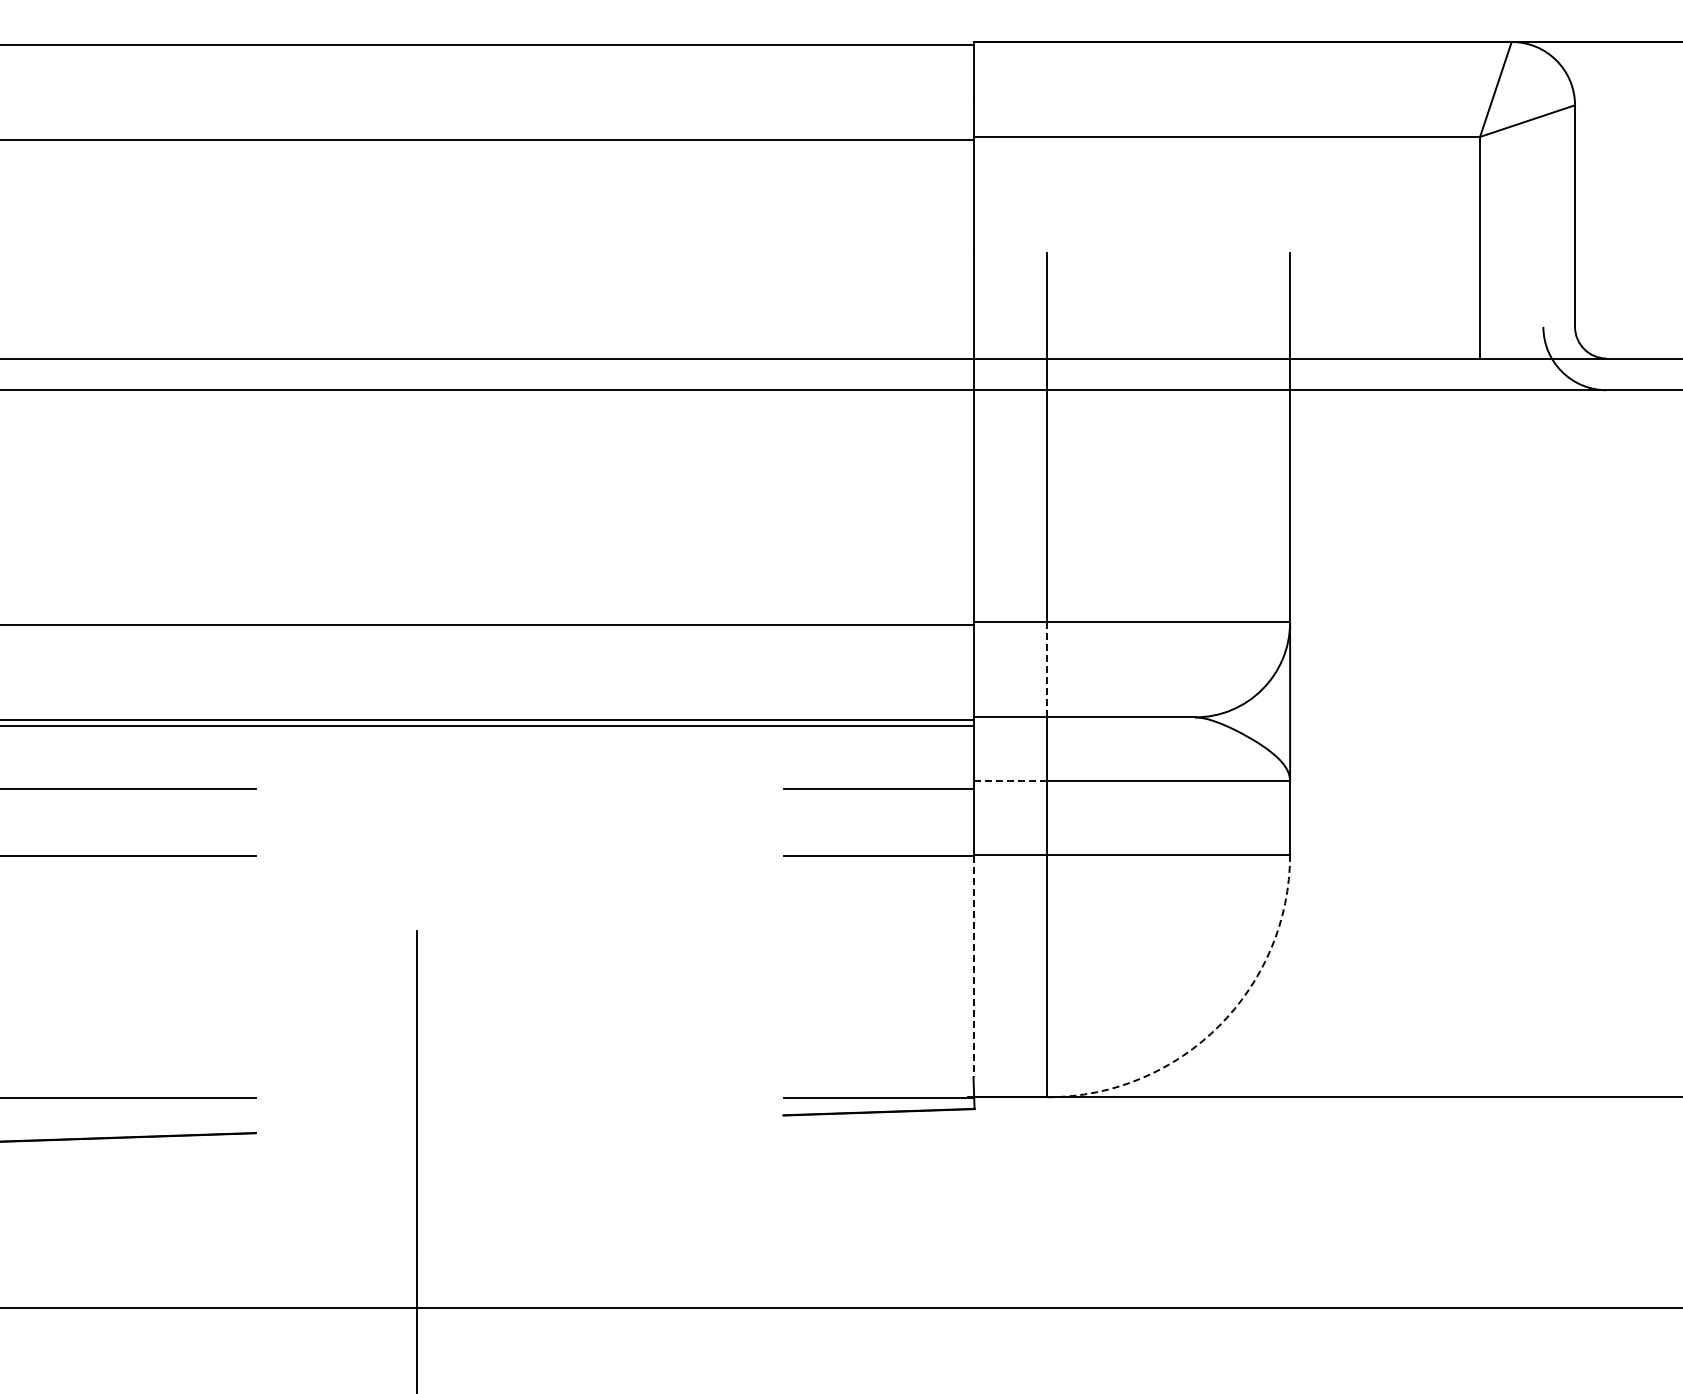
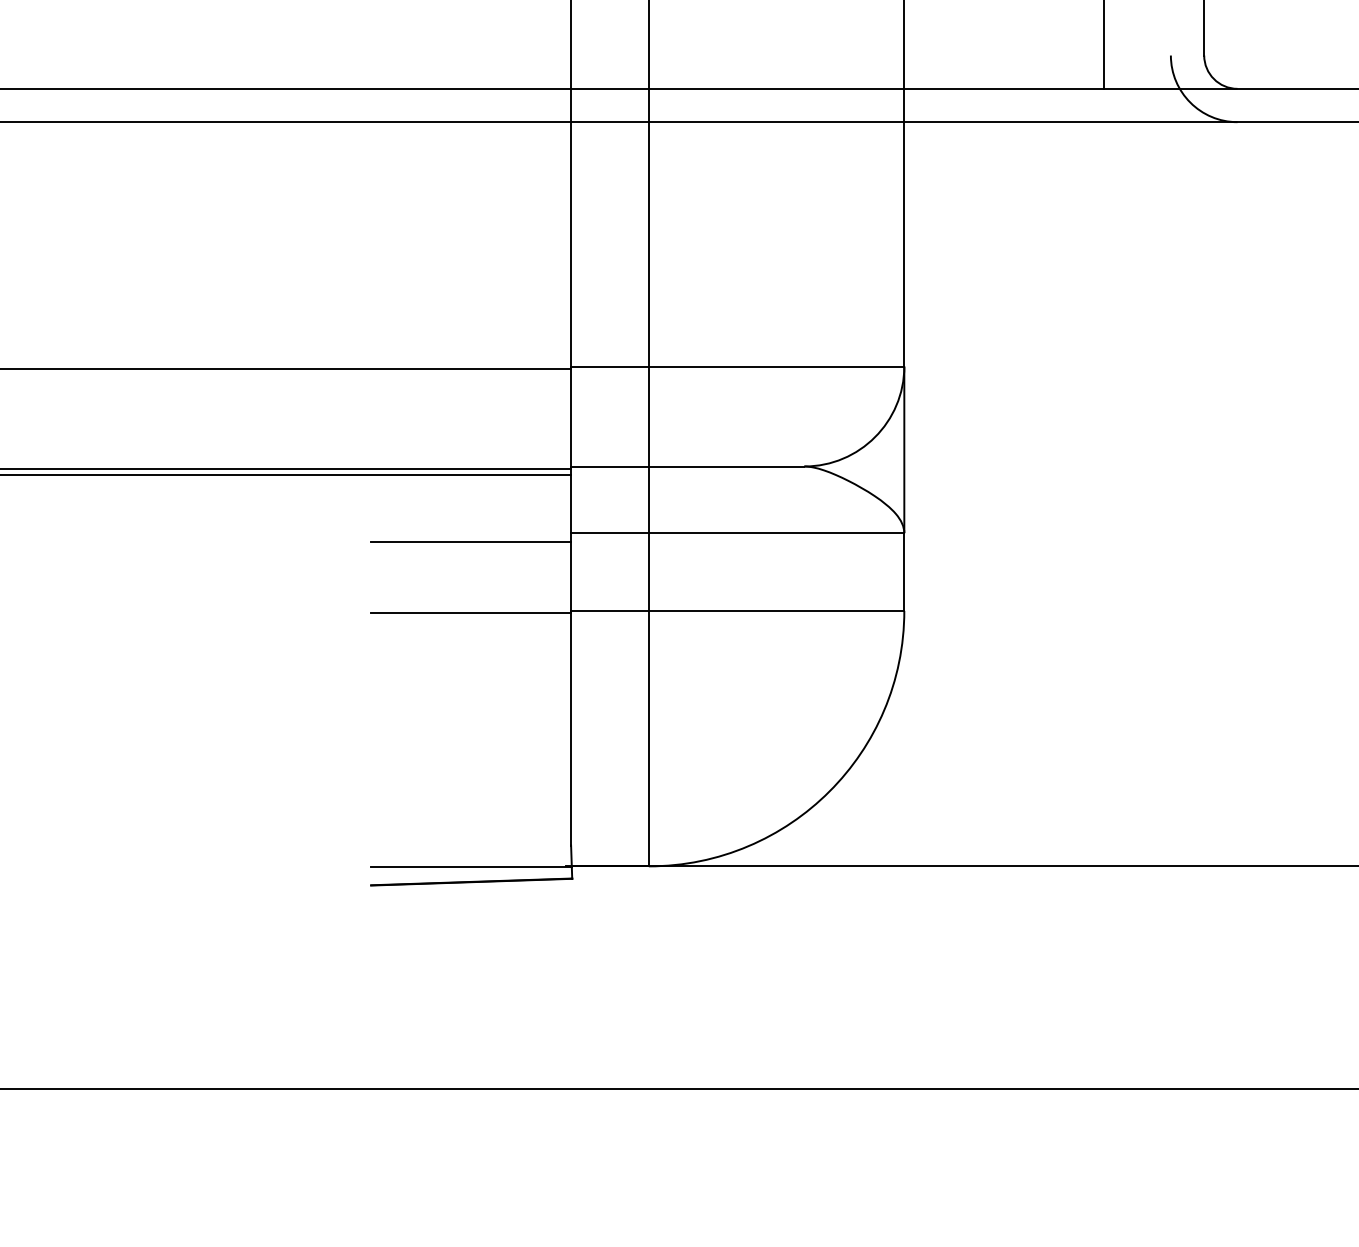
line: (1047, 669) -> (648, 416), dashed -> solid
line: (1010, 780) -> (610, 532), dashed -> solid
line: (973, 966) -> (571, 728), dashed -> solid
arc: (1219, 1026) -> (830, 791), dashed -> solid

